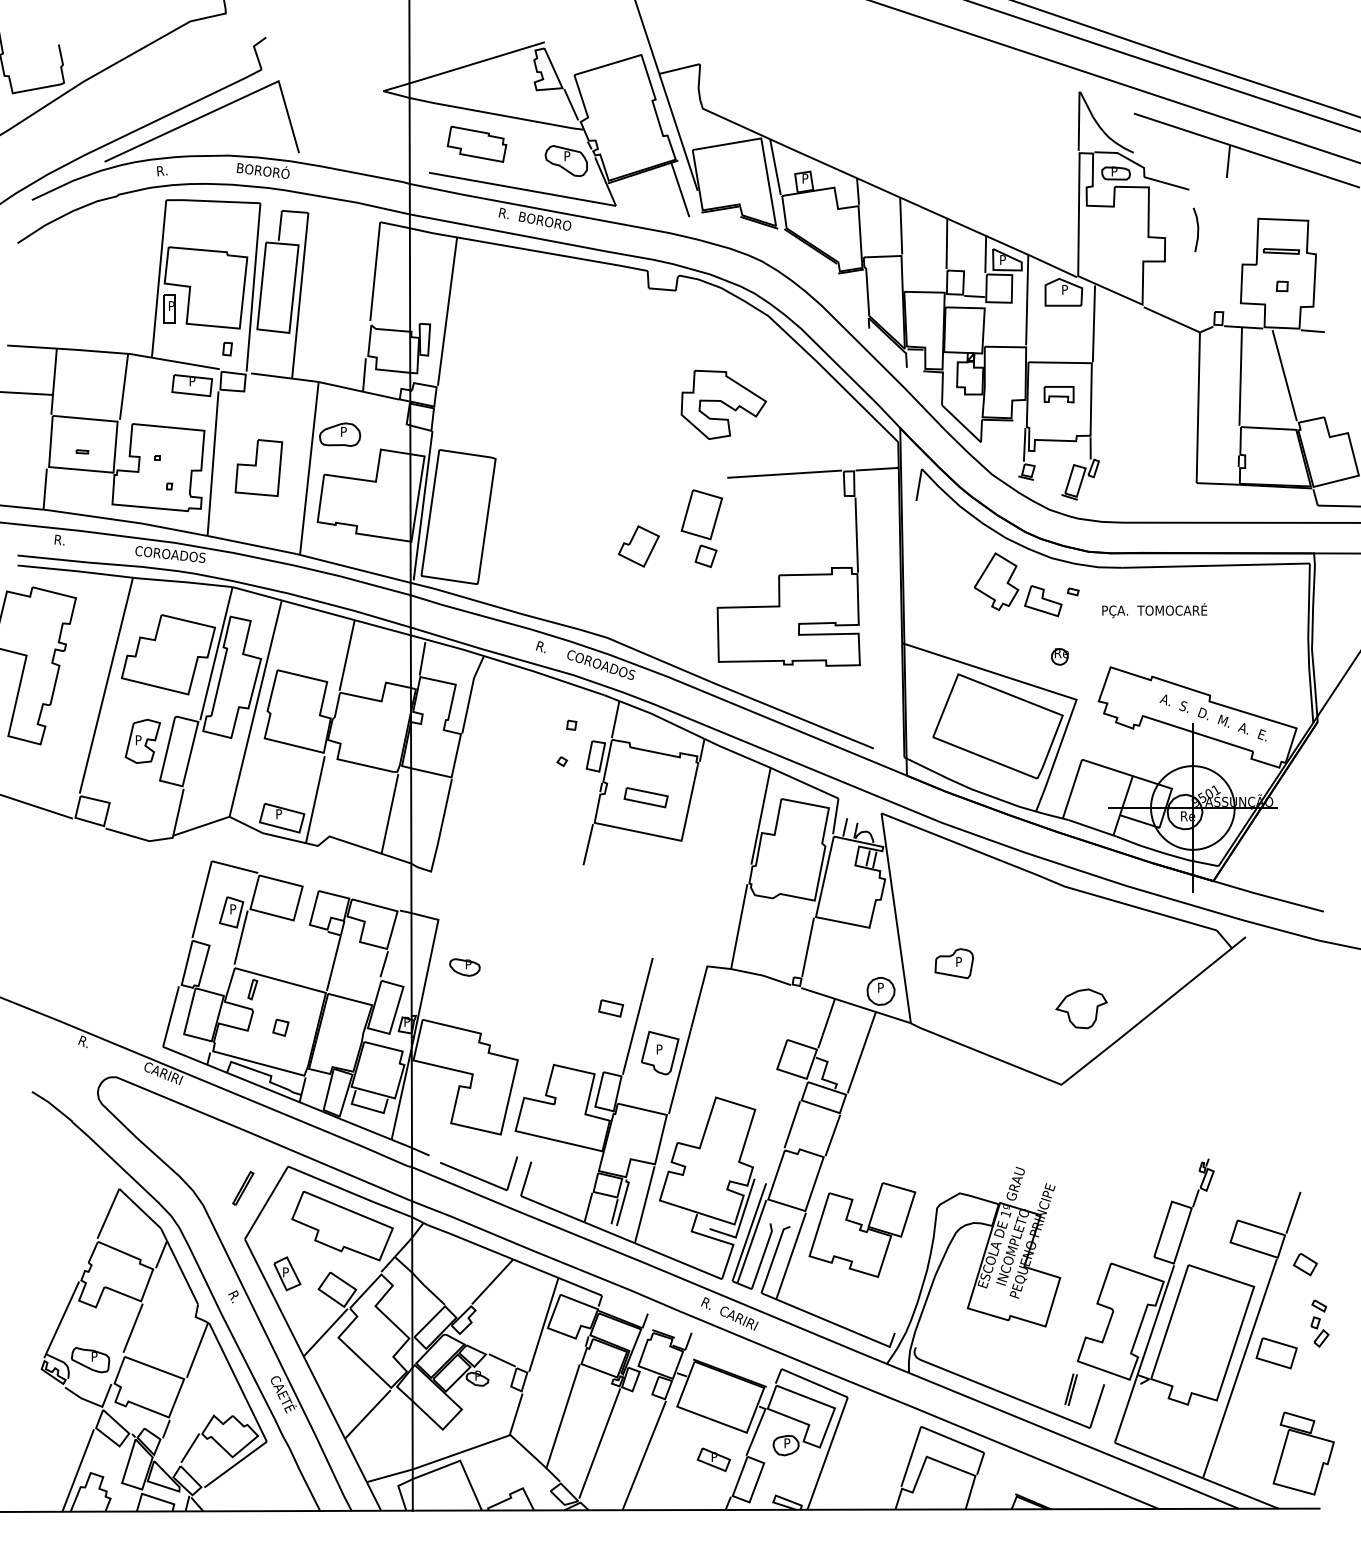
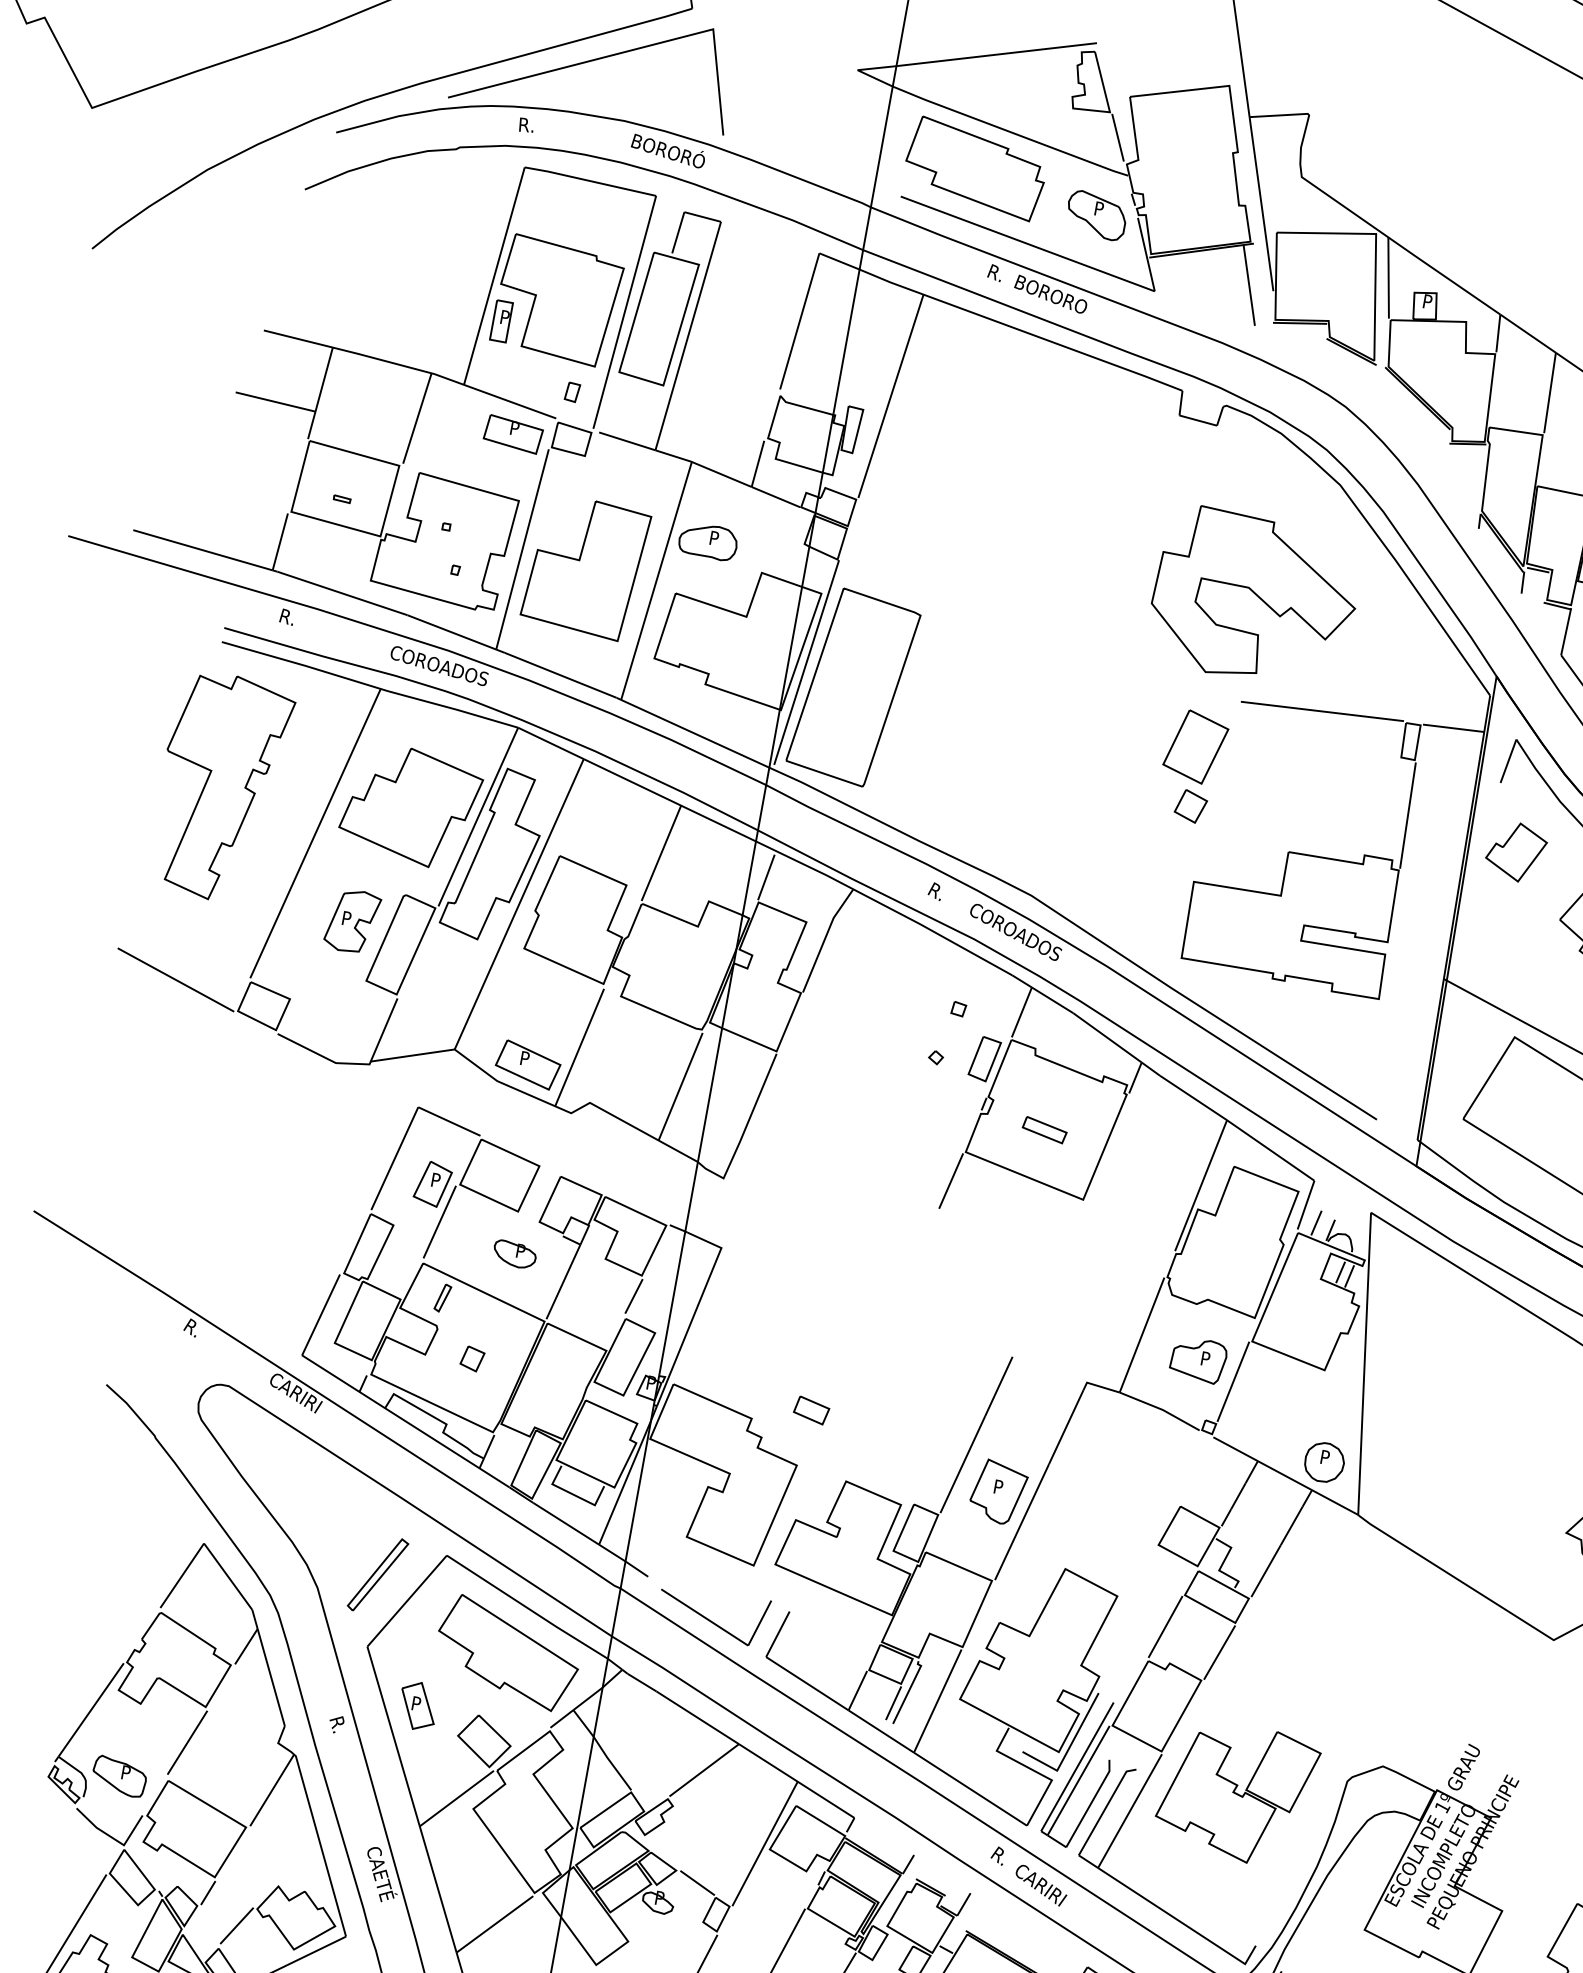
part: (476, 144) -> (974, 169), size x1.67
part: (723, 404) -> (1254, 597), size x1.67
part: (258, 467) -> (585, 566), size x1.67
part: (638, 546) -> (1515, 851), moved
part: (646, 797) -> (1045, 1129), size x0.71
part: (953, 963) -> (1197, 1359), moved
part: (464, 967) -> (514, 1254), moved
part: (611, 1008) -> (812, 1410), moved
part: (243, 1188) -> (378, 1574), size x1.67

